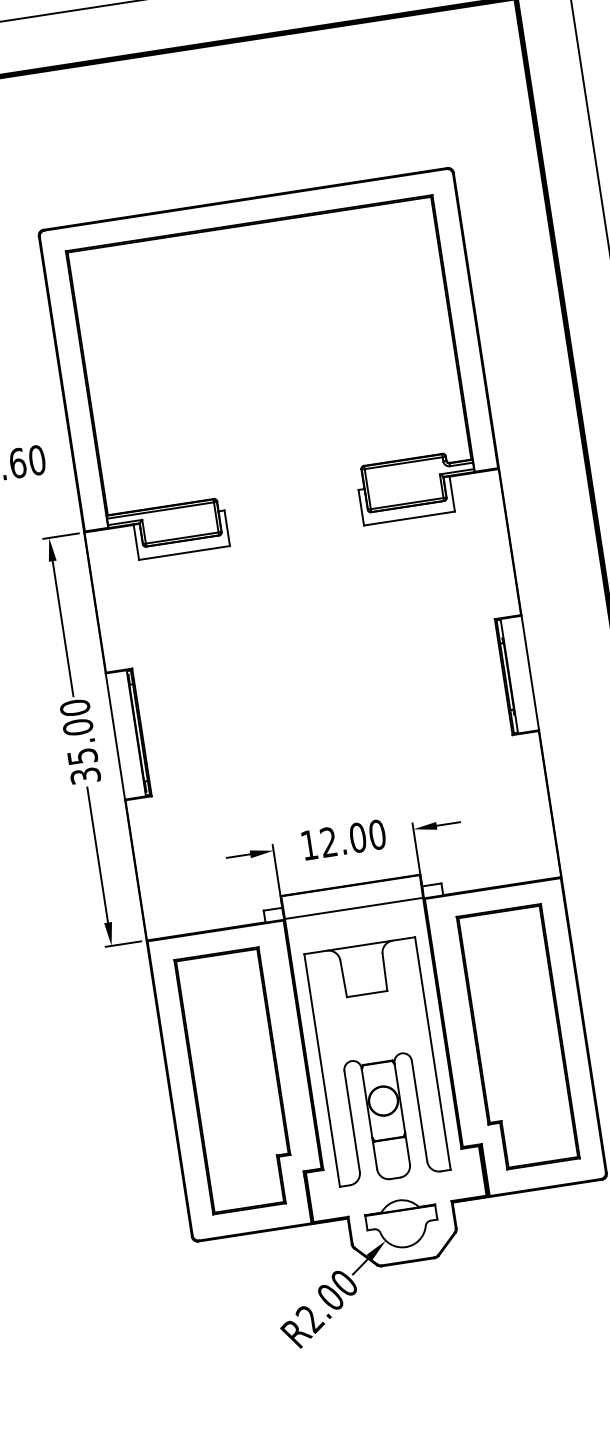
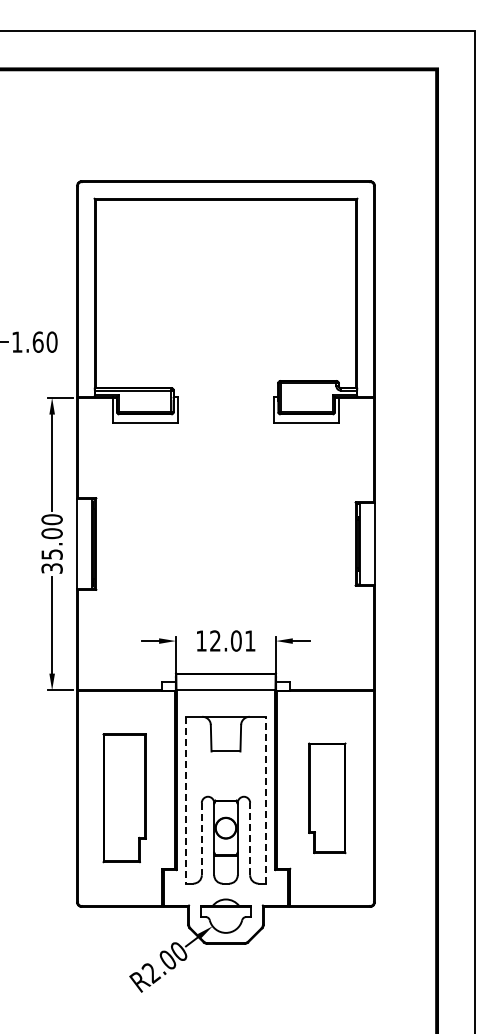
text: (376, 834) -> (249, 640), 12.00 -> 12.01
part: (518, 1037) -> (327, 798), size x0.6
line: (432, 1052) -> (265, 799), solid -> dashed
line: (322, 1070) -> (186, 800), solid -> dashed
part: (235, 1081) -> (124, 798), size x0.7
line: (419, 1110) -> (250, 838), solid -> dashed
line: (351, 1122) -> (201, 839), solid -> dashed

